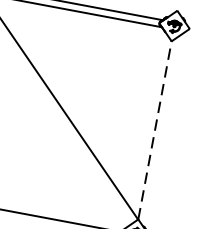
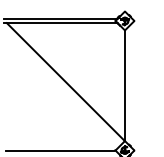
line: (154, 129) -> (124, 85), dashed -> solid

